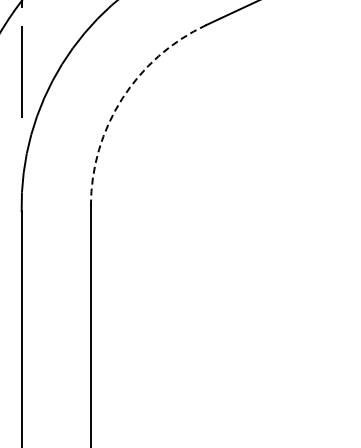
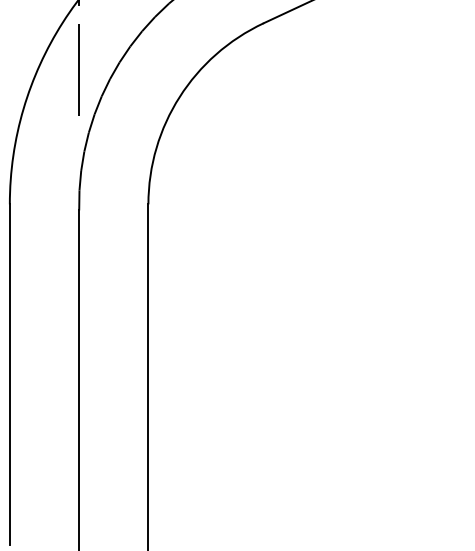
arc: (121, 98) -> (179, 96), dashed -> solid

